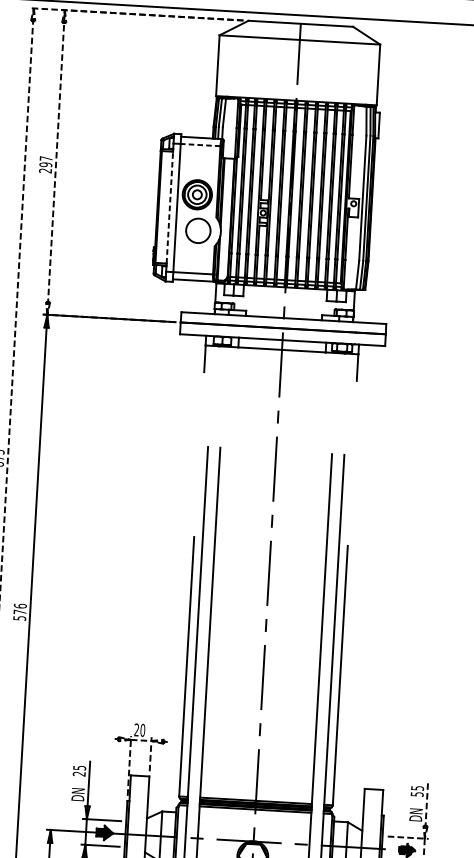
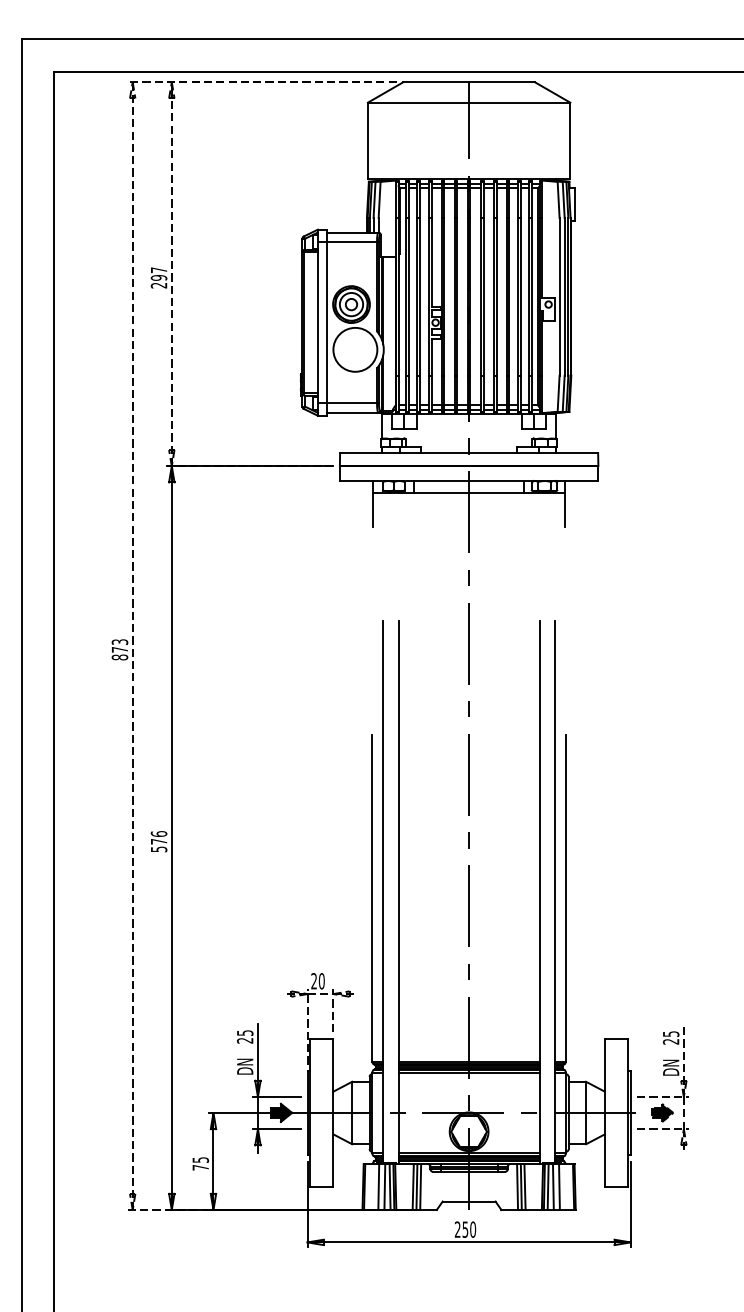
line: (200, 144) -> (351, 241), dashed -> solid
line: (169, 207) -> (317, 322), dashed -> solid
circle: (198, 230) -> (355, 349), size x1.43
text: (416, 794) -> (670, 1041), 55 -> 25

